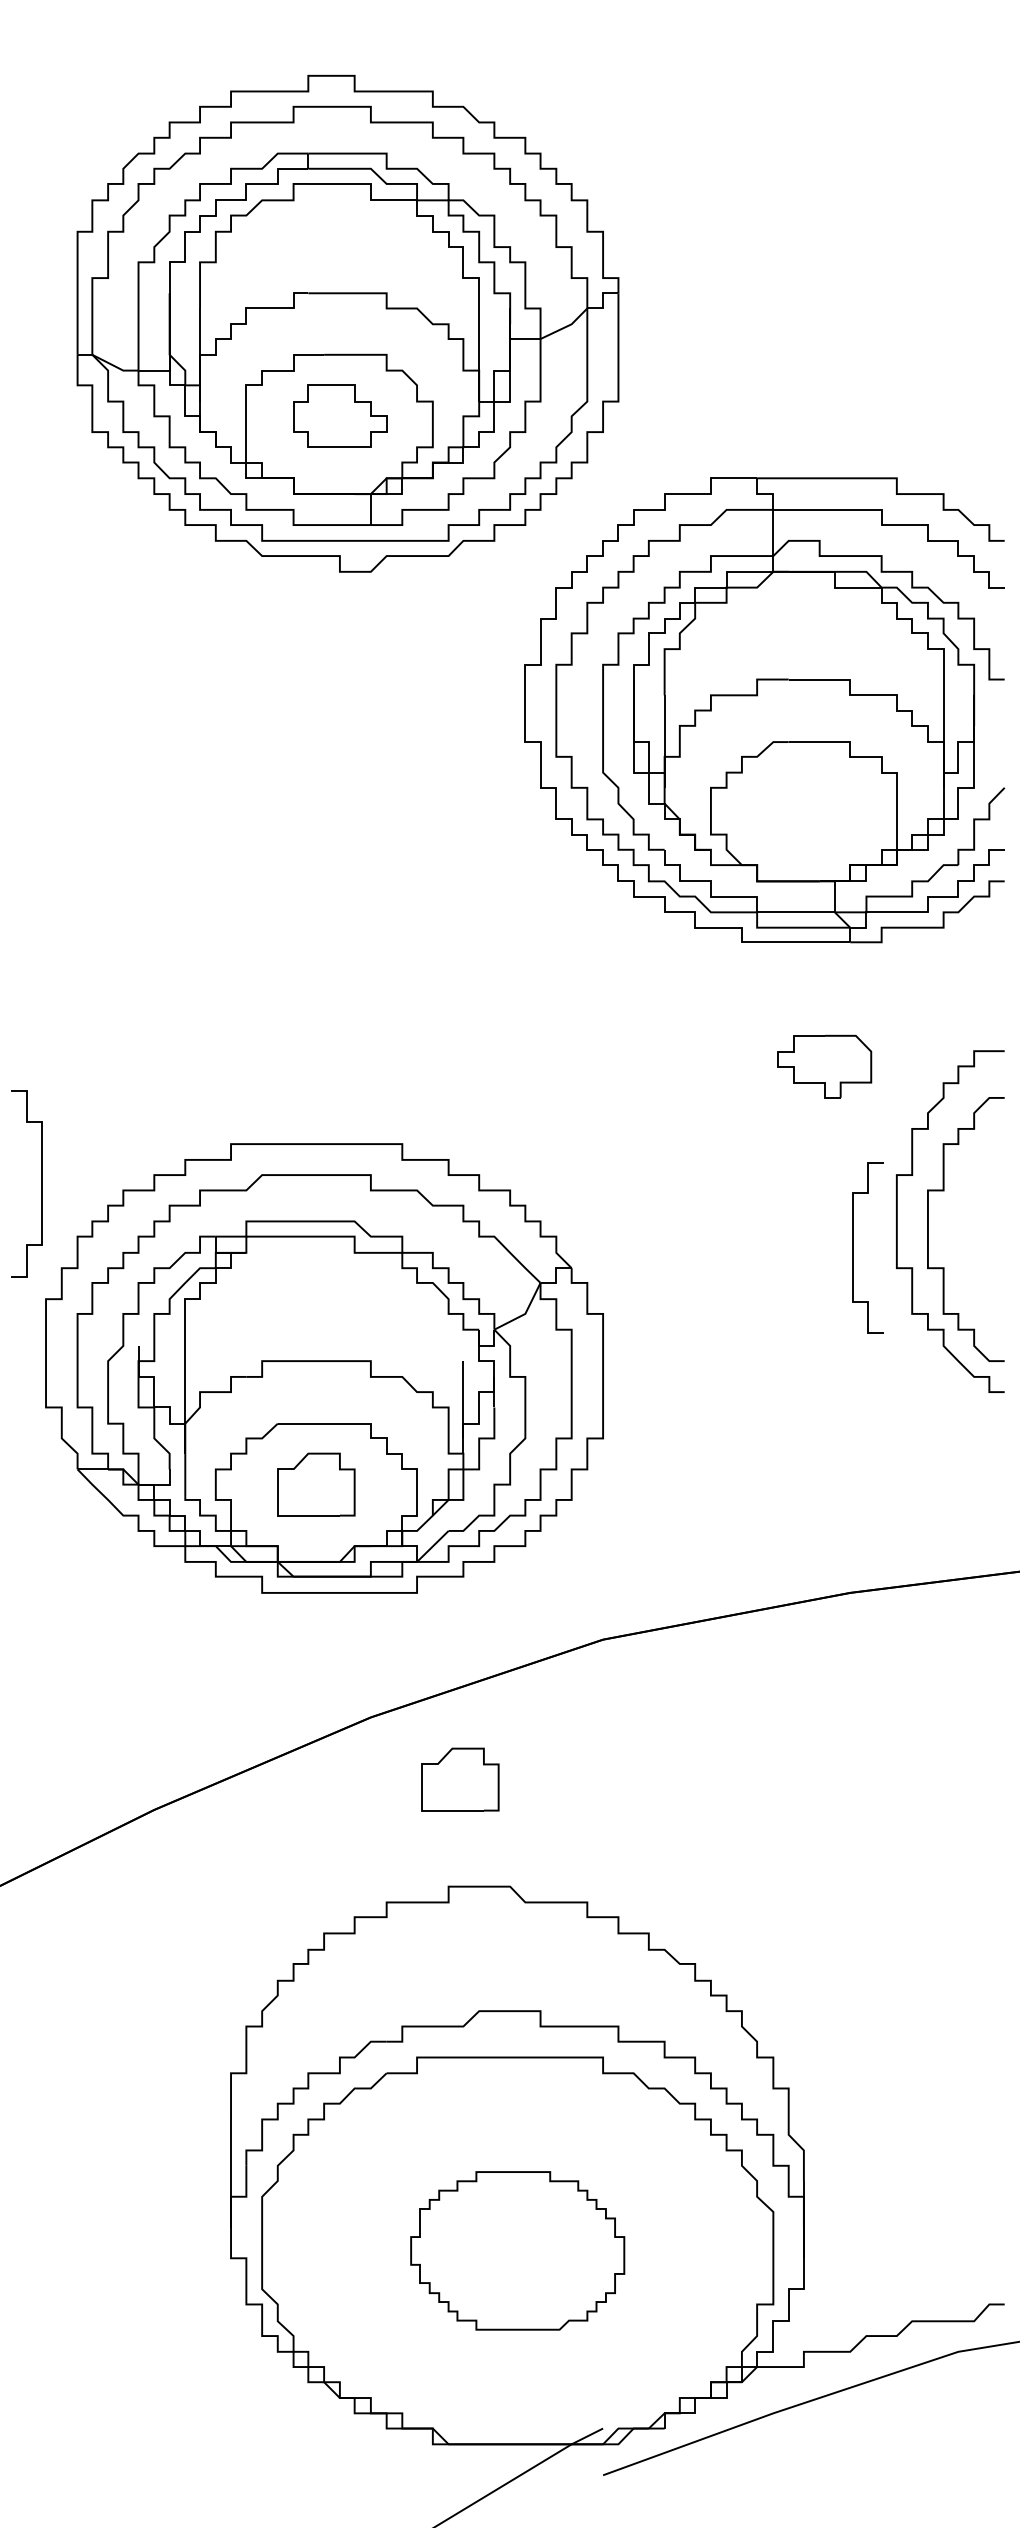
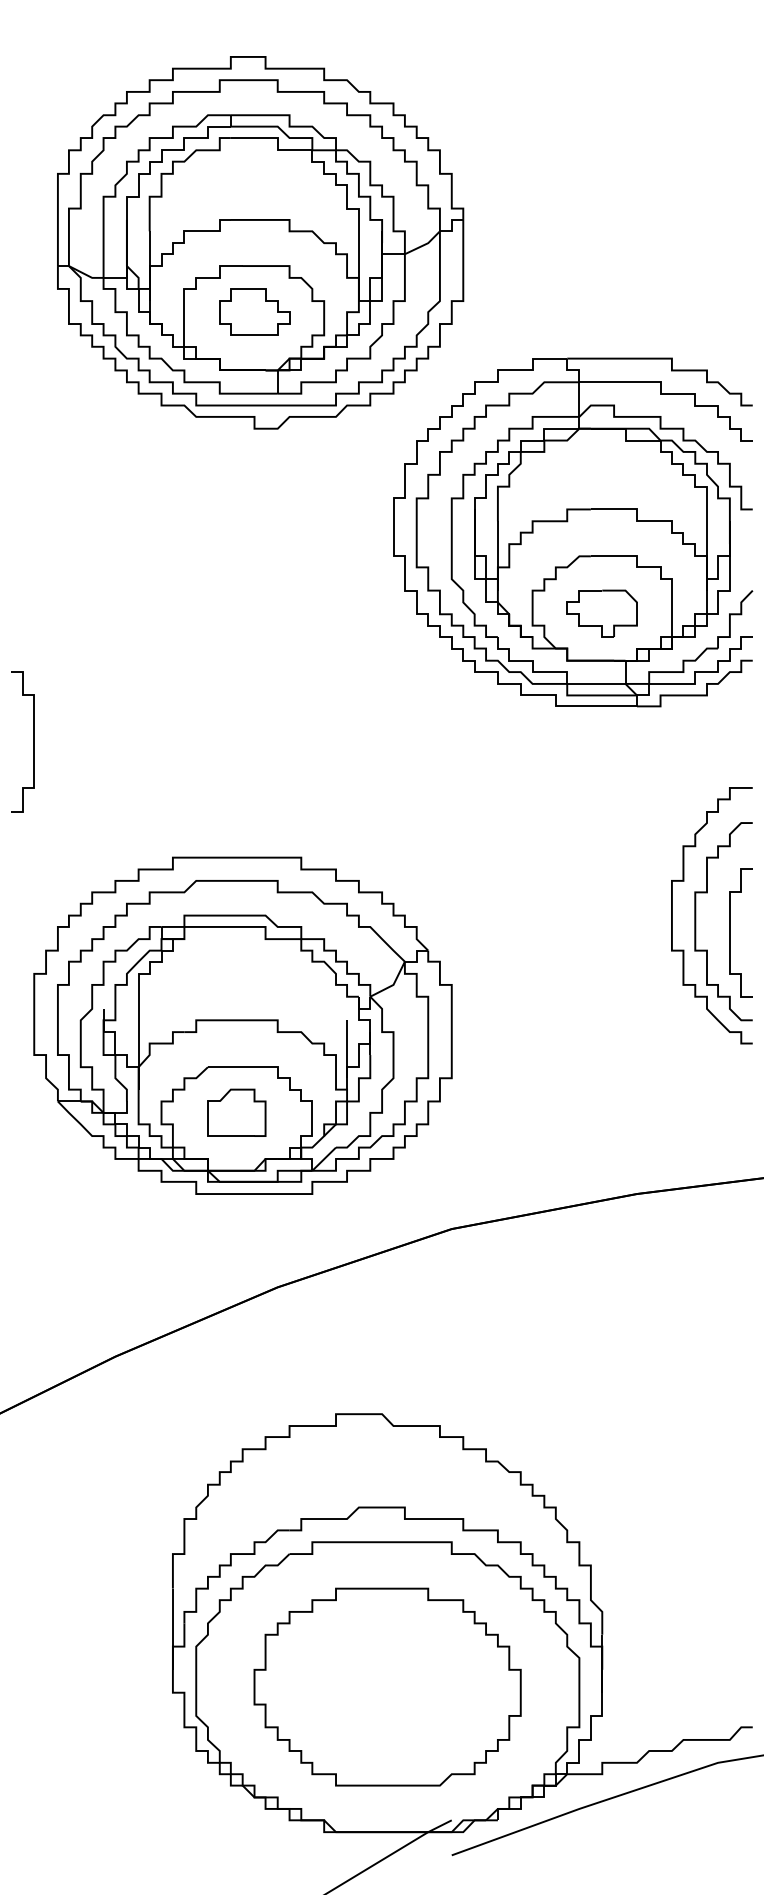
part: (824, 1066) -> (601, 613), moved
curve: (41, 1183) -> (33, 741), moved
curve: (853, 1247) -> (730, 932), moved
part: (460, 1779) -> (344, 1333), removed
part: (517, 2250) -> (387, 1686), size x1.67

